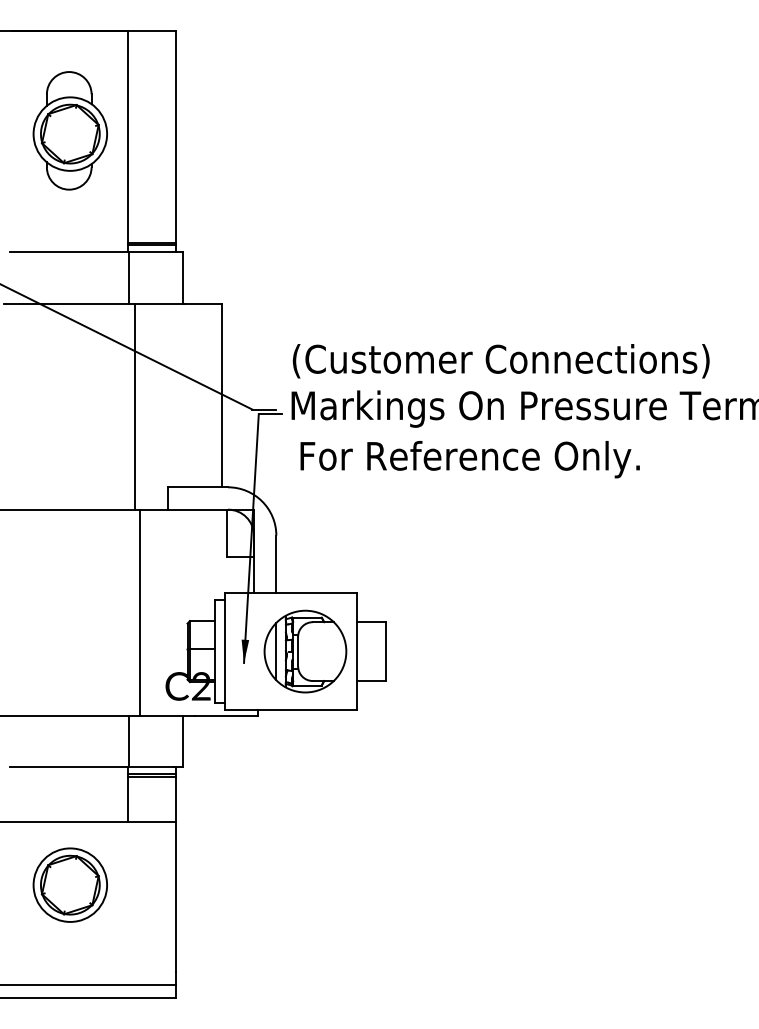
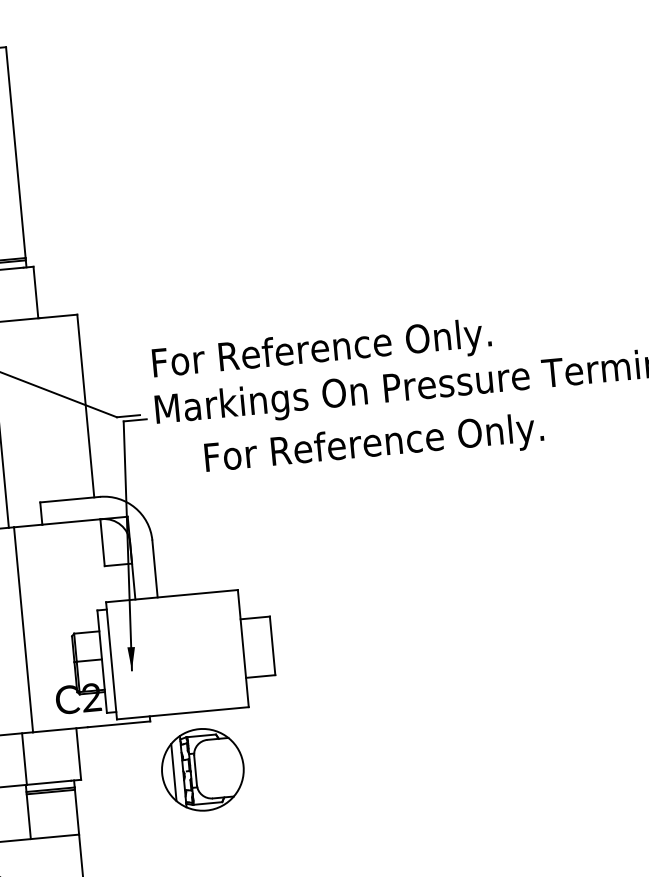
text: (500, 362) -> (359, 347), (Customer Connections) -> For Reference Only.
text: (469, 459) -> (373, 445), moved
part: (305, 651) -> (202, 769), moved

